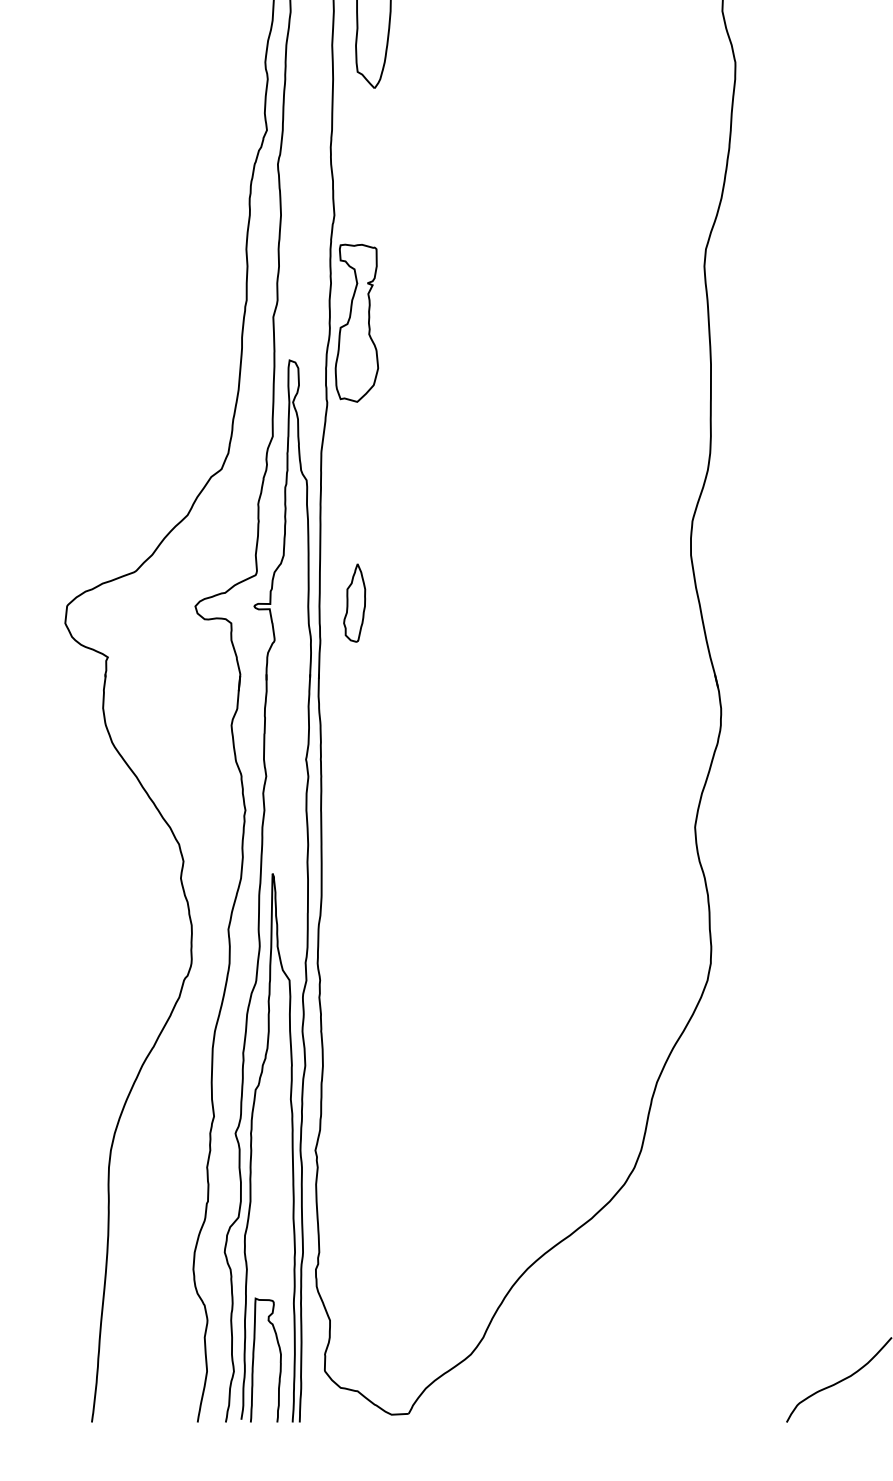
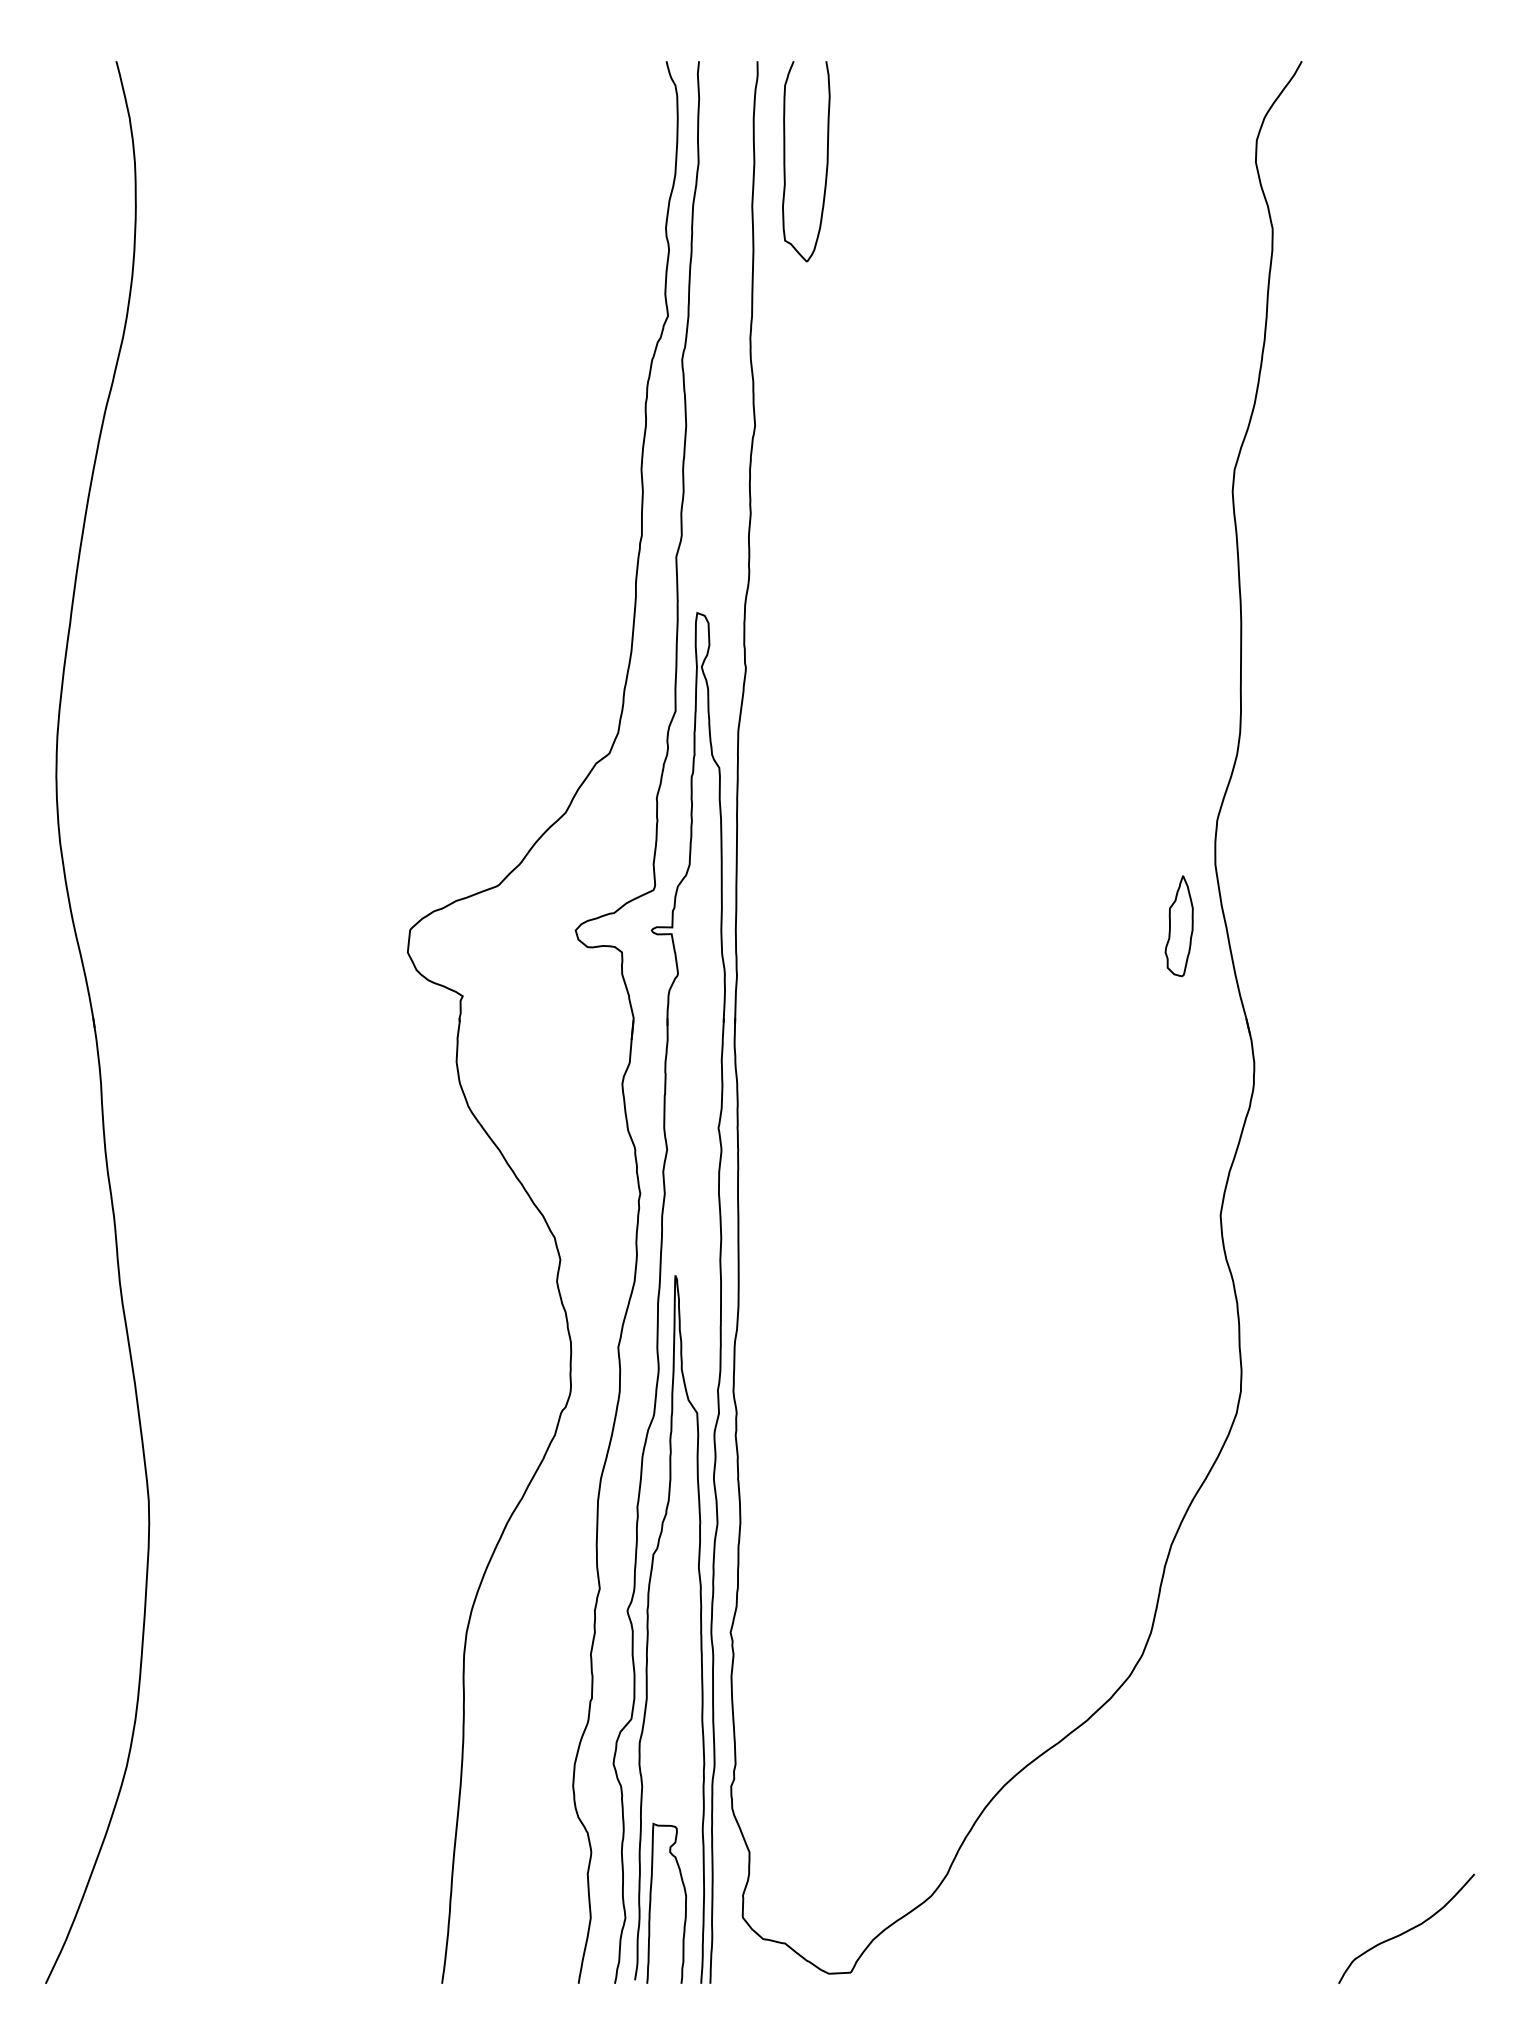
part: (356, 322) -> (783, 564), removed
part: (354, 603) -> (1178, 926), moved

